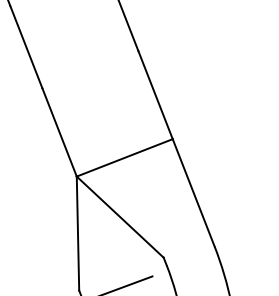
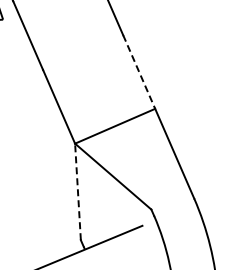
line: (155, 95) -> (139, 72), solid -> dashed
line: (77, 233) -> (77, 191), solid -> dashed

